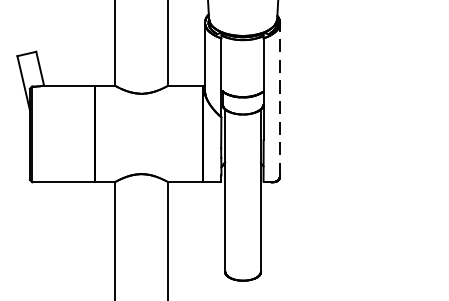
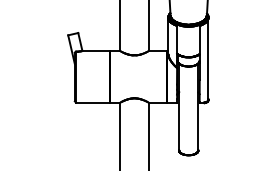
line: (280, 99) -> (208, 58), dashed -> solid

